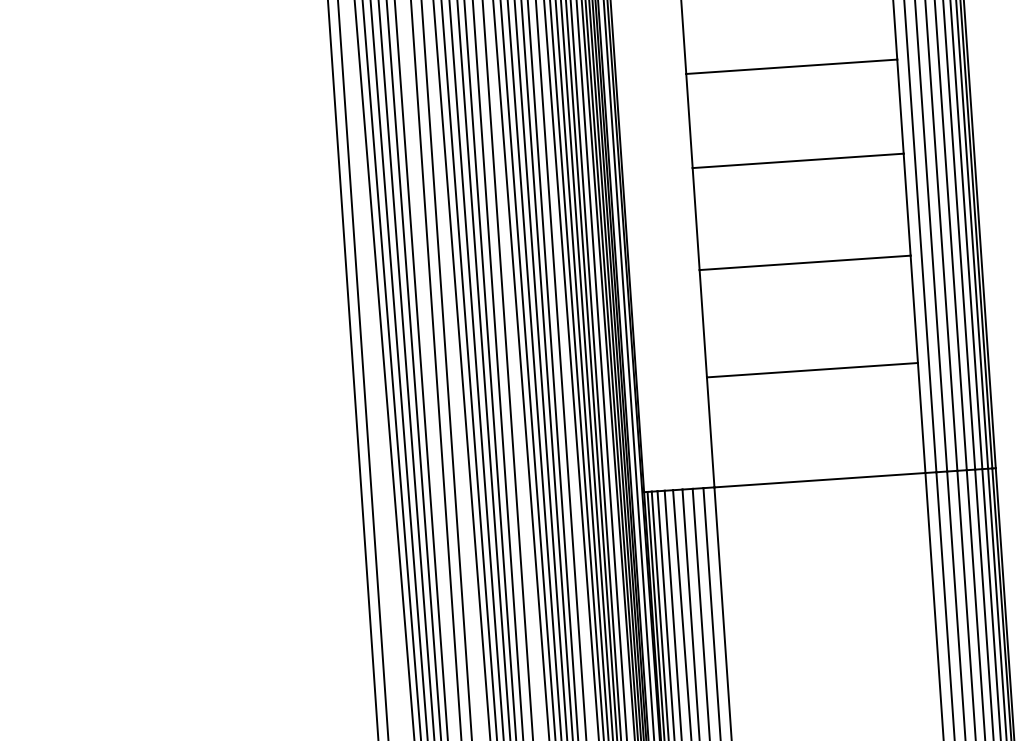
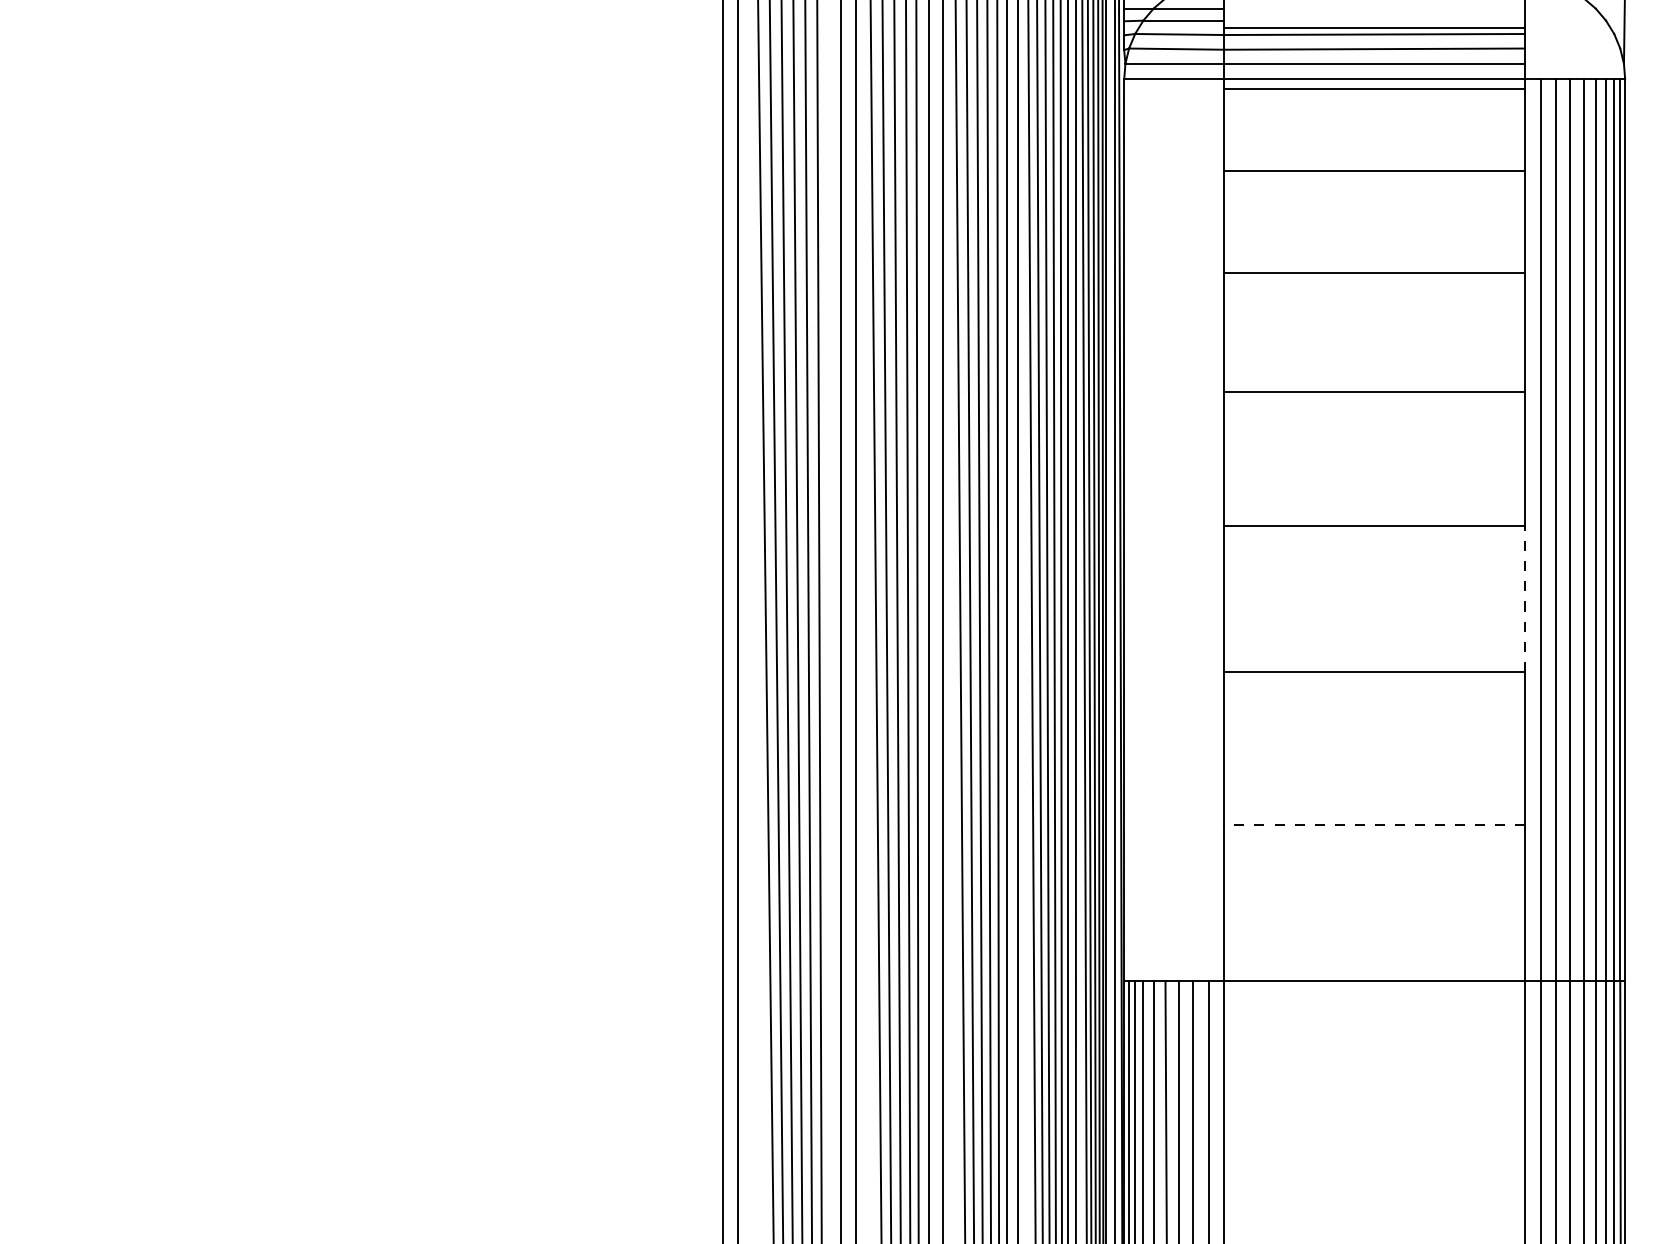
line: (906, 204) -> (1524, 598), solid -> dashed
line: (812, 370) -> (1374, 824), solid -> dashed

